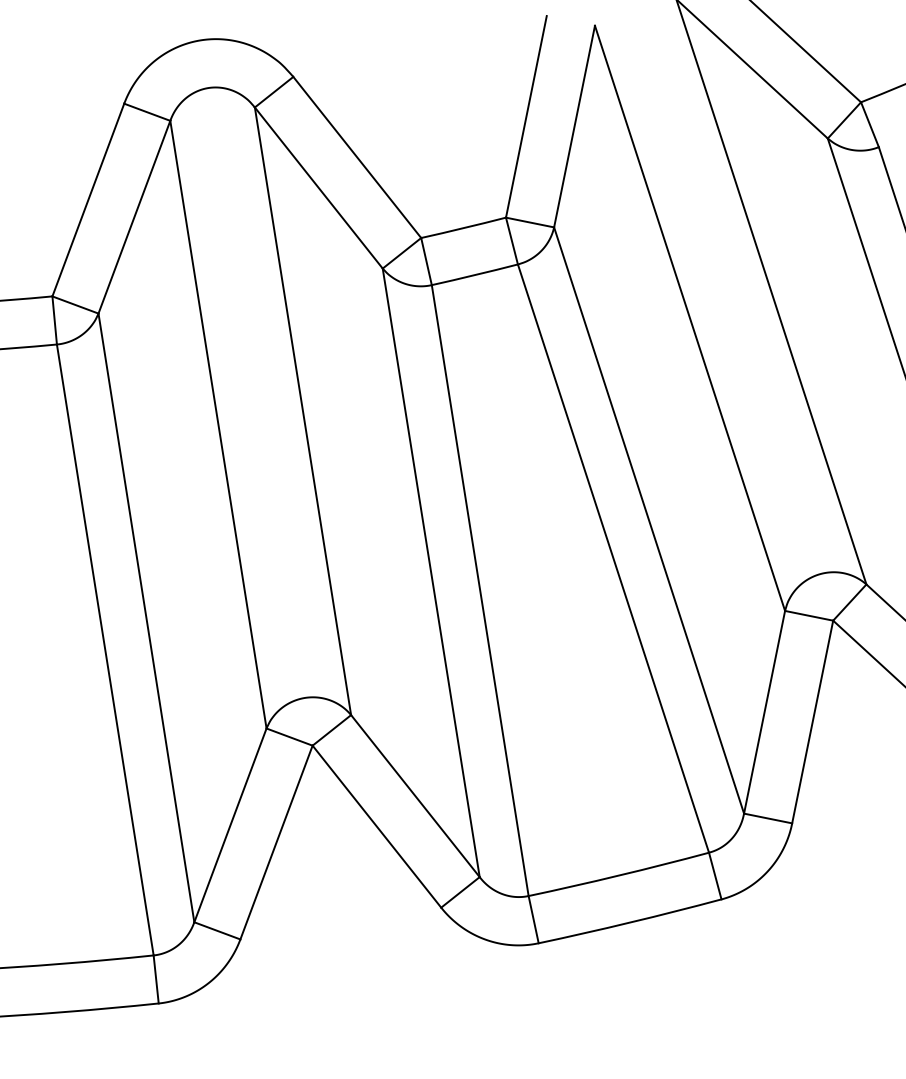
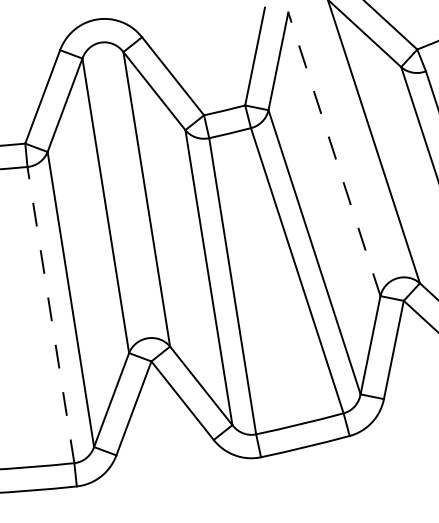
line: (690, 316) -> (334, 153), solid -> dashed
line: (104, 650) -> (50, 315), solid -> dashed

